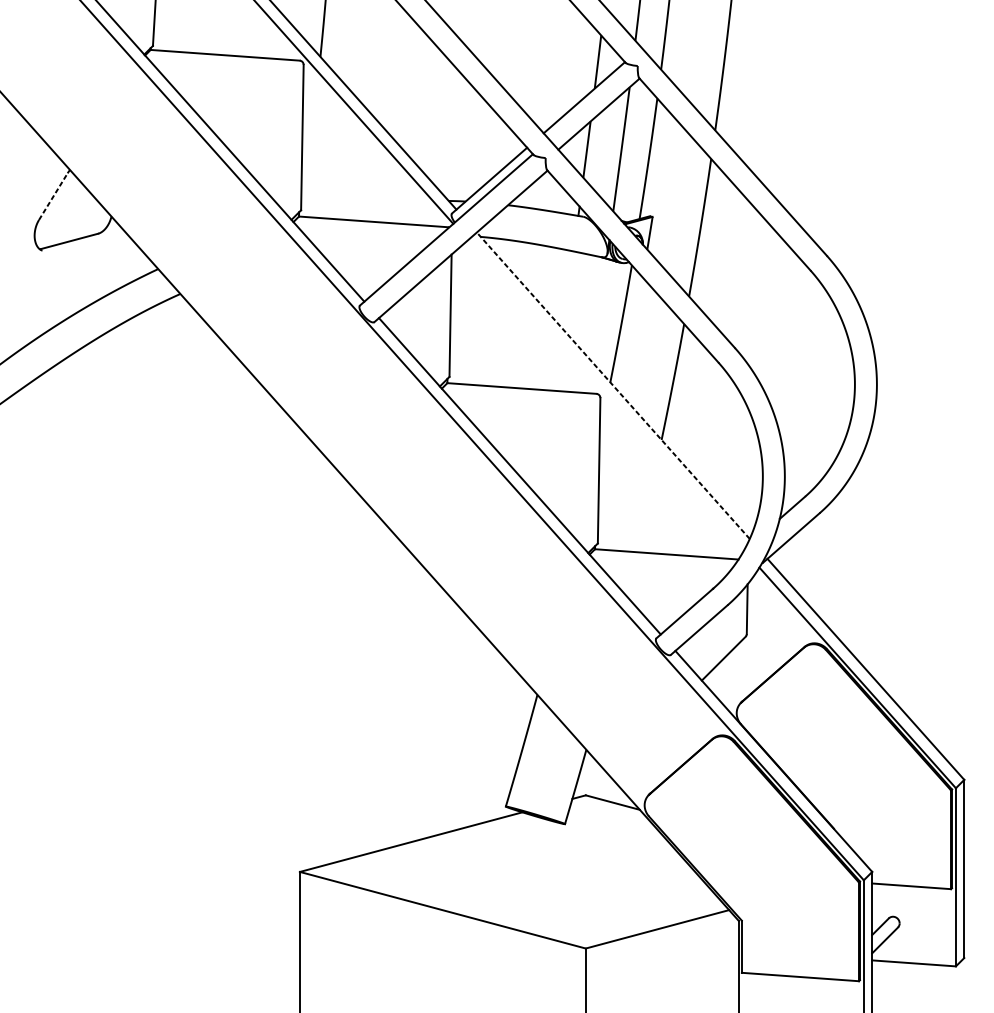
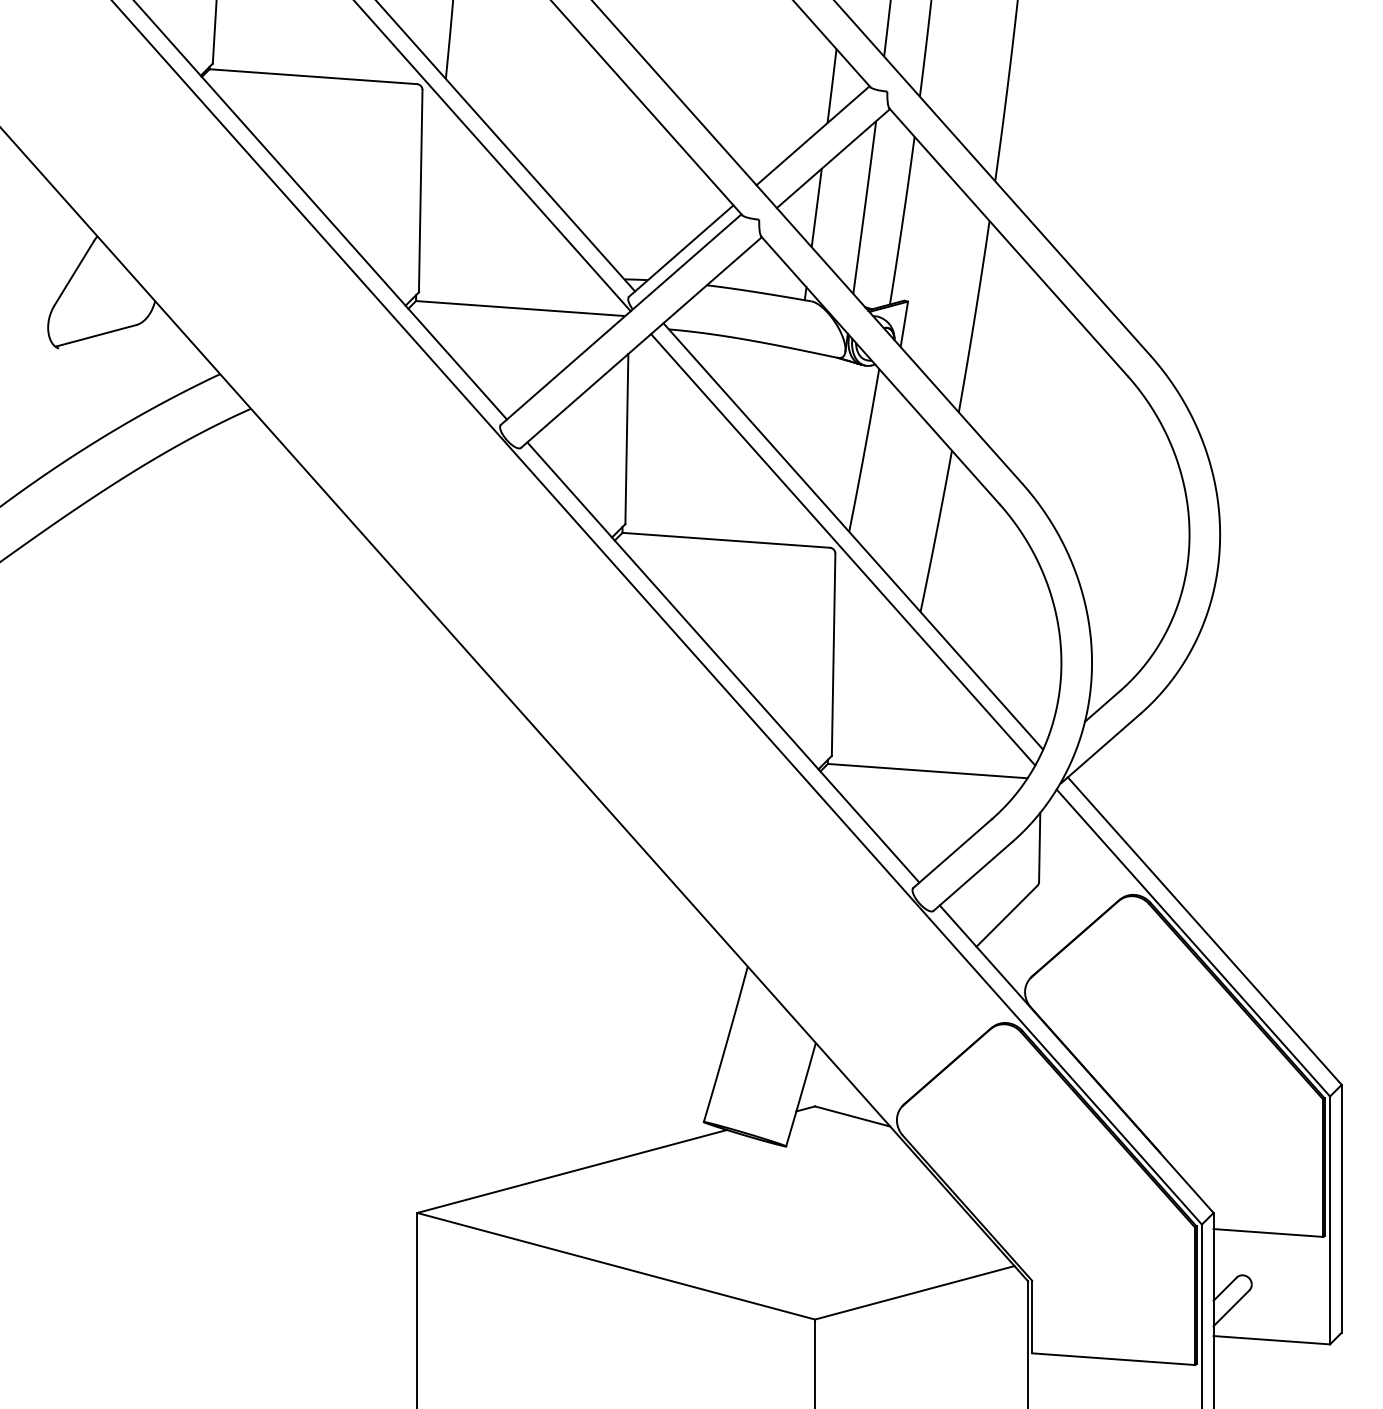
line: (53, 196) -> (74, 272), dashed -> solid
line: (613, 385) -> (853, 536), dashed -> solid
line: (606, 395) -> (843, 549), added

